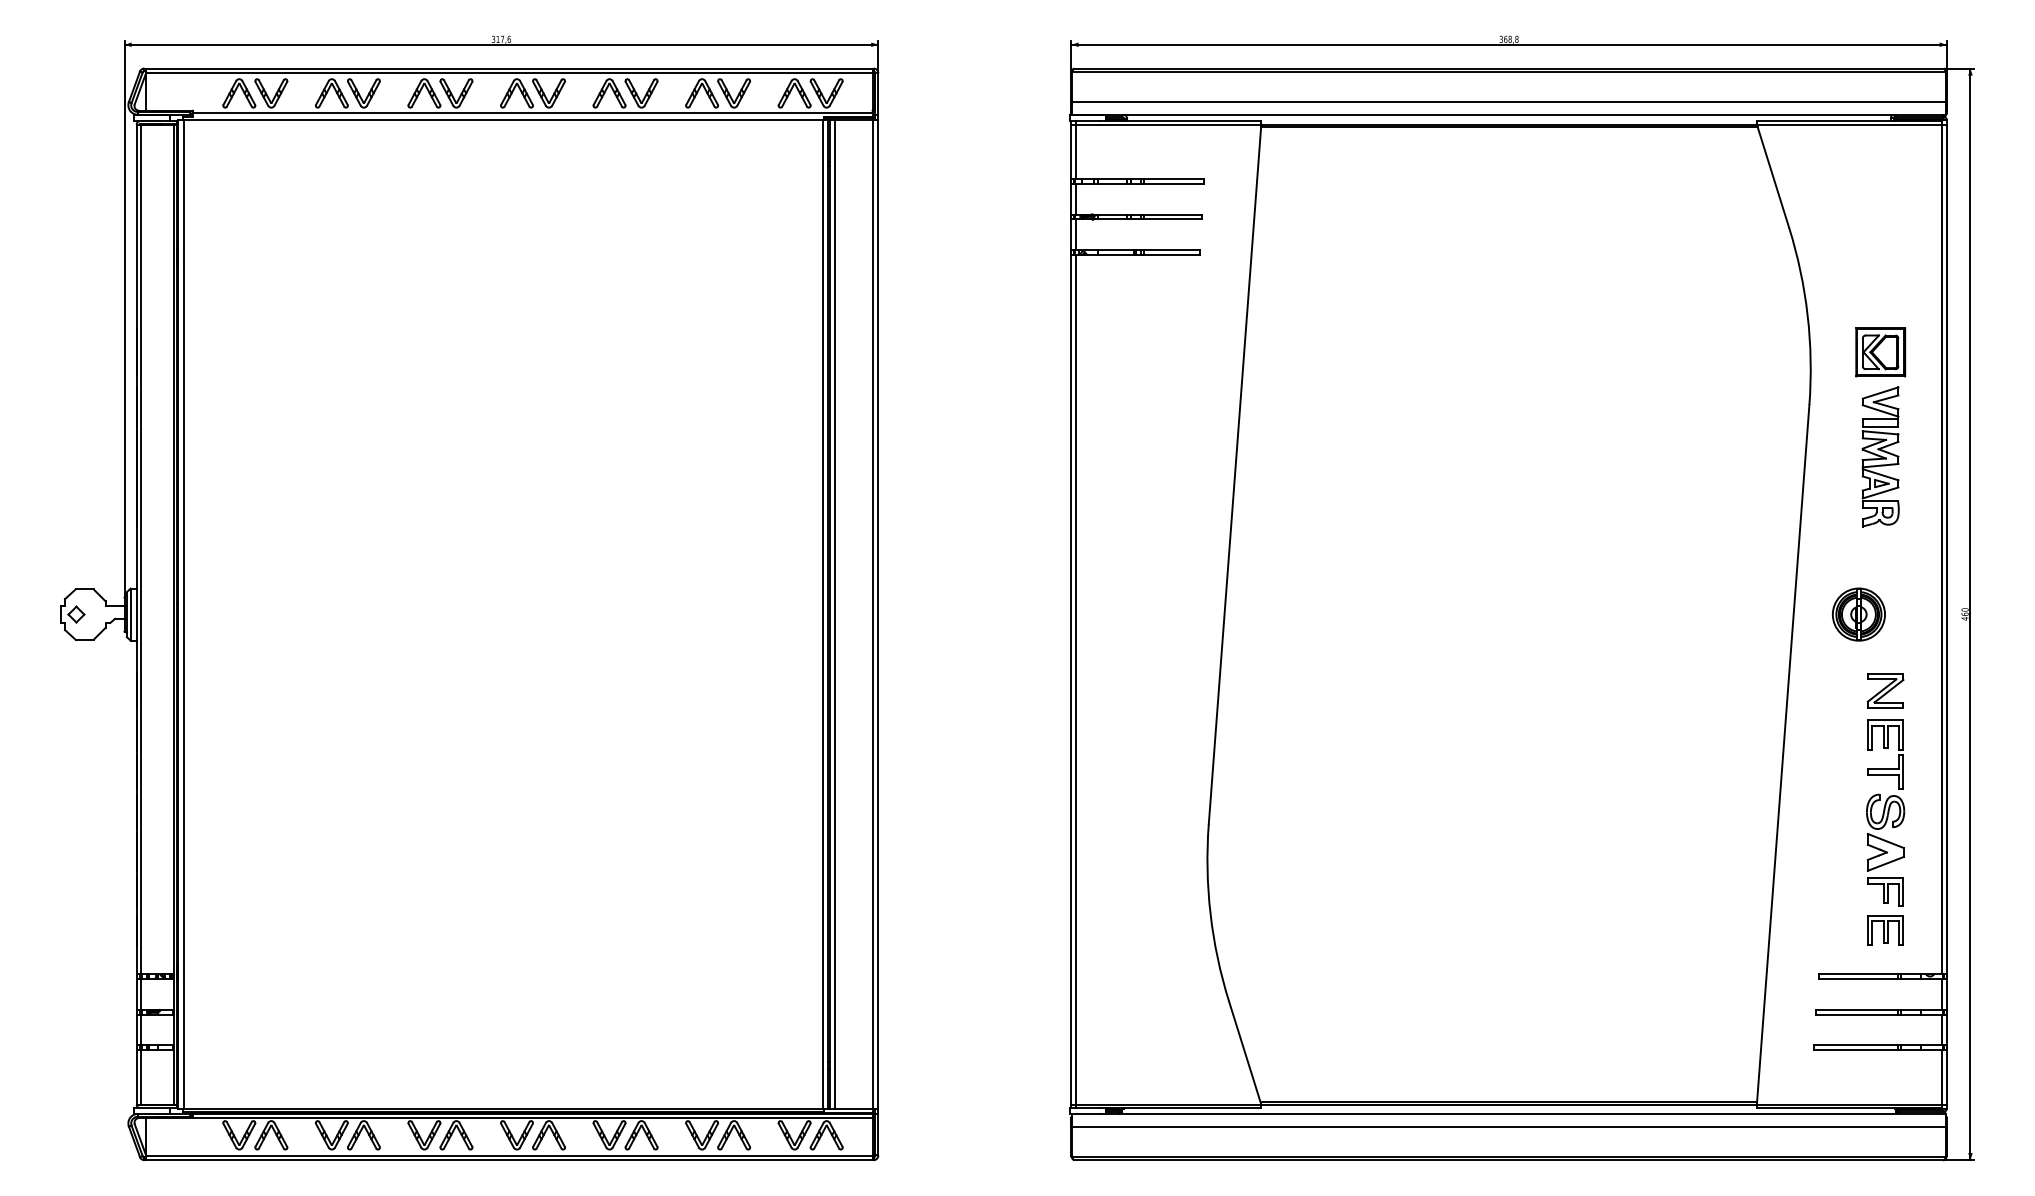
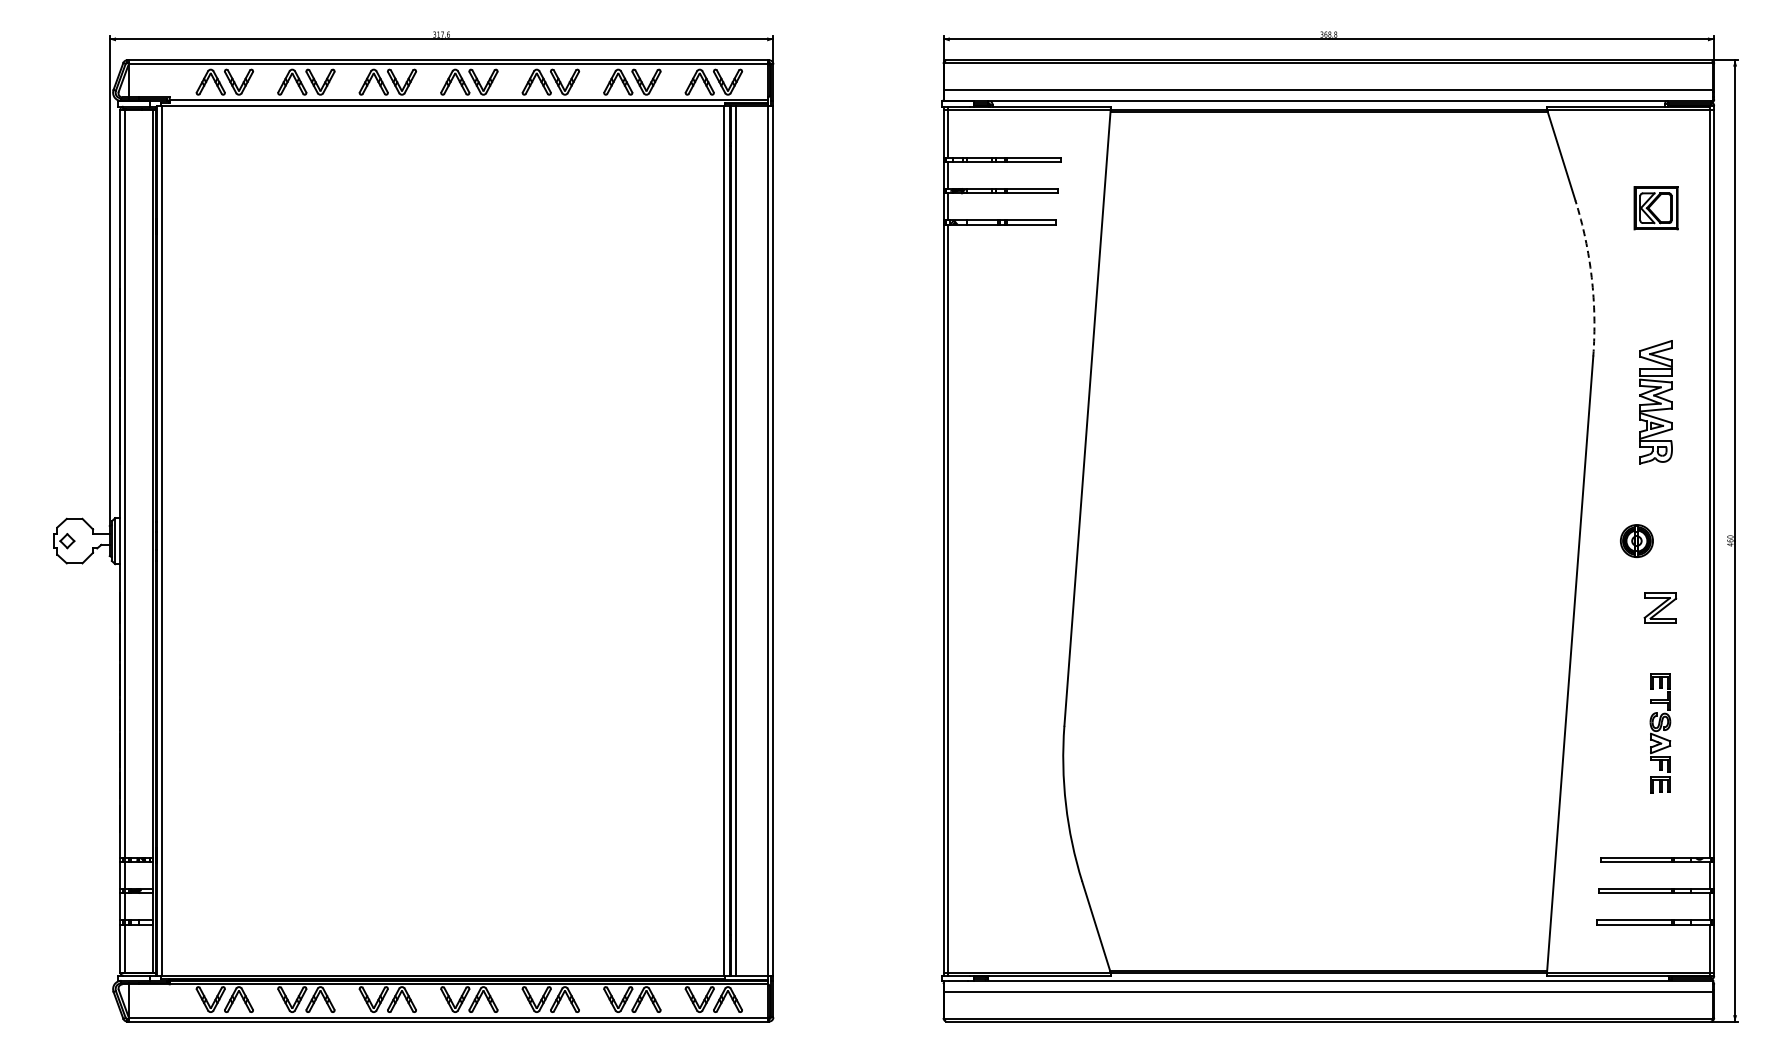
arc: (1807, 315) -> (1591, 277), solid -> dashed
part: (1880, 352) -> (1655, 208), moved
part: (1858, 613) -> (1636, 540), size x0.7
part: (1885, 831) -> (1660, 732), size x0.6

